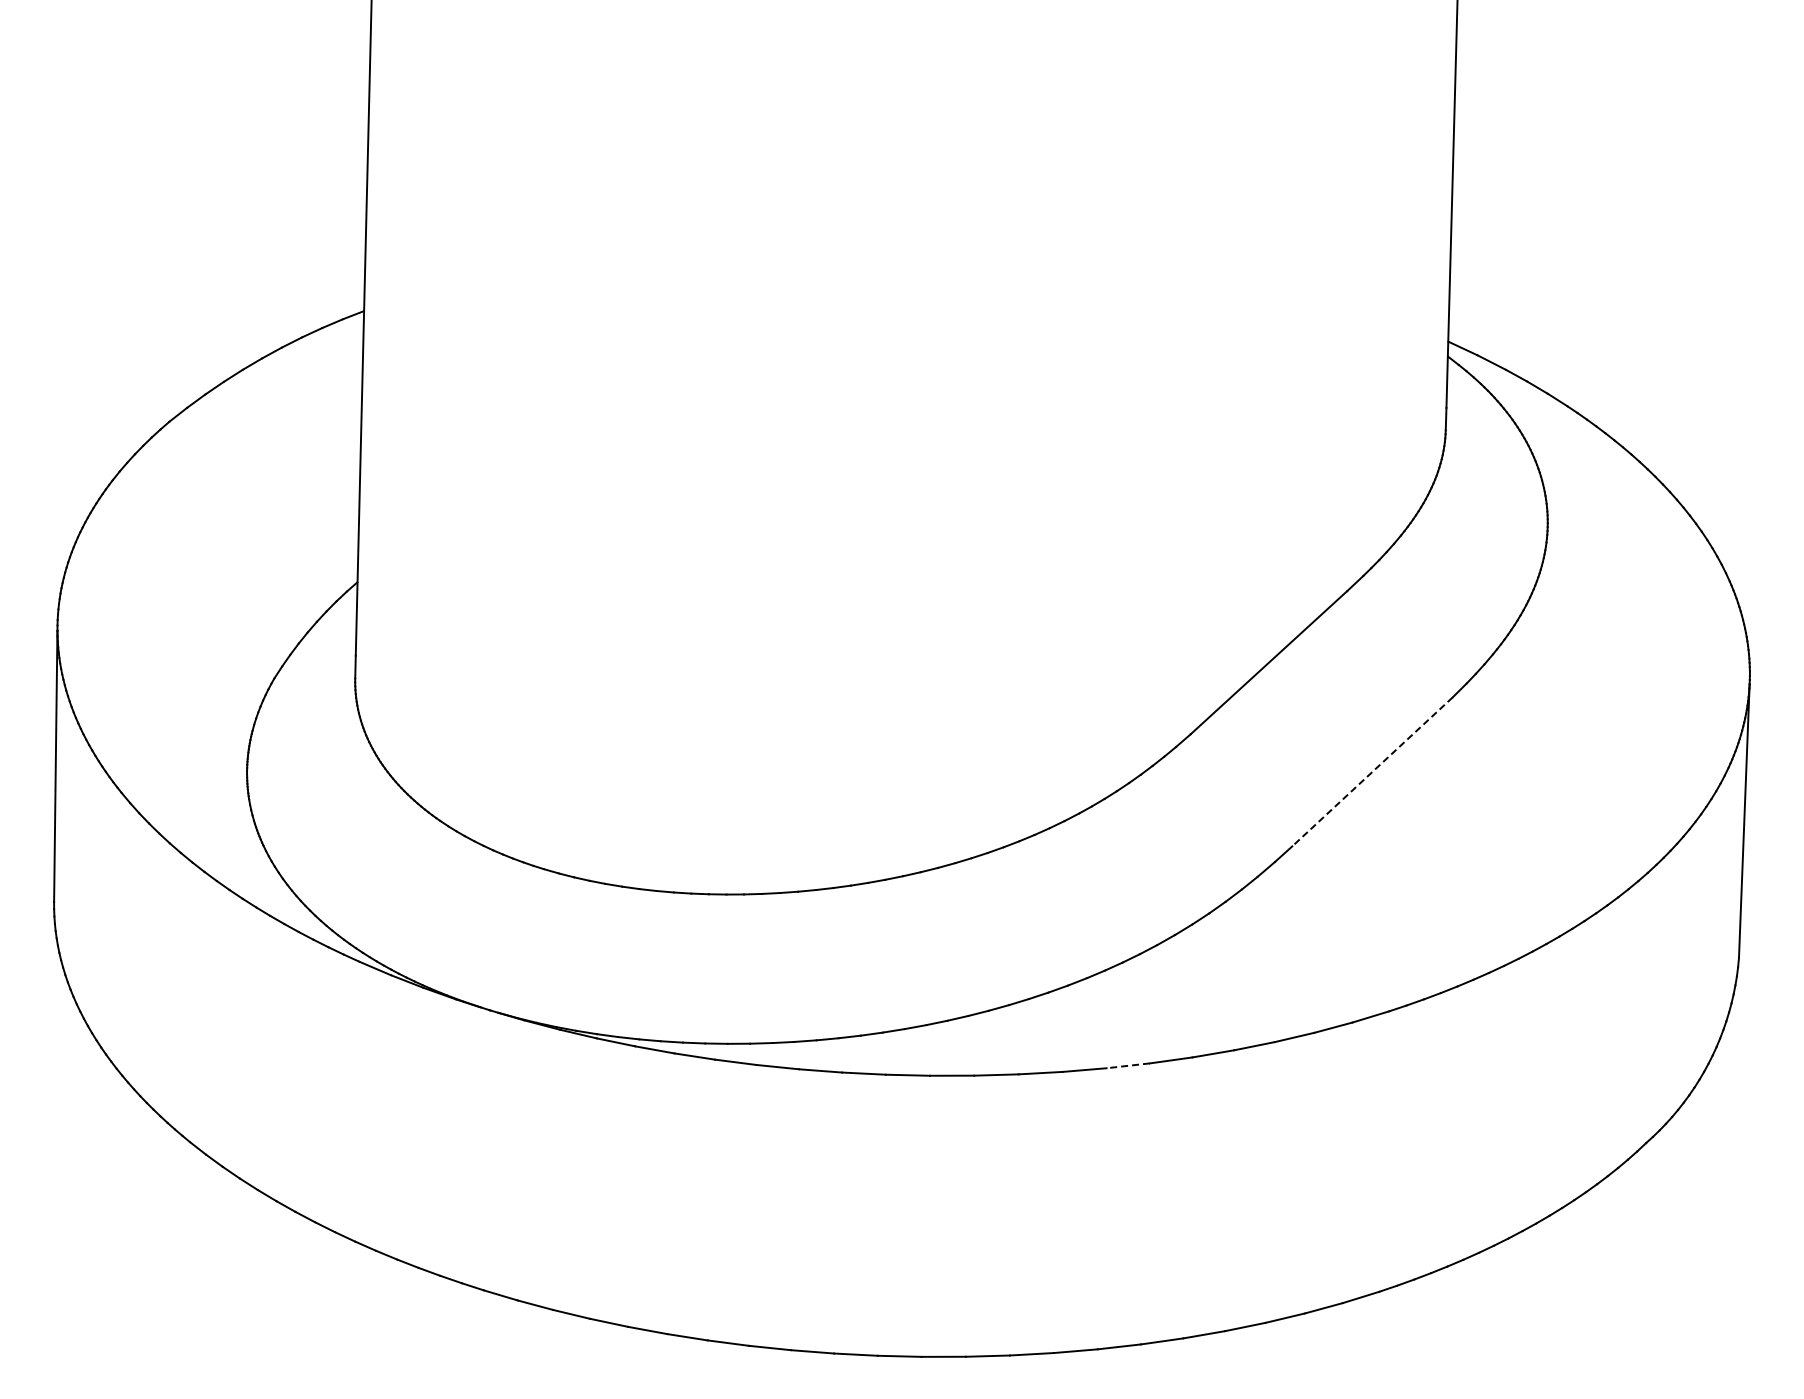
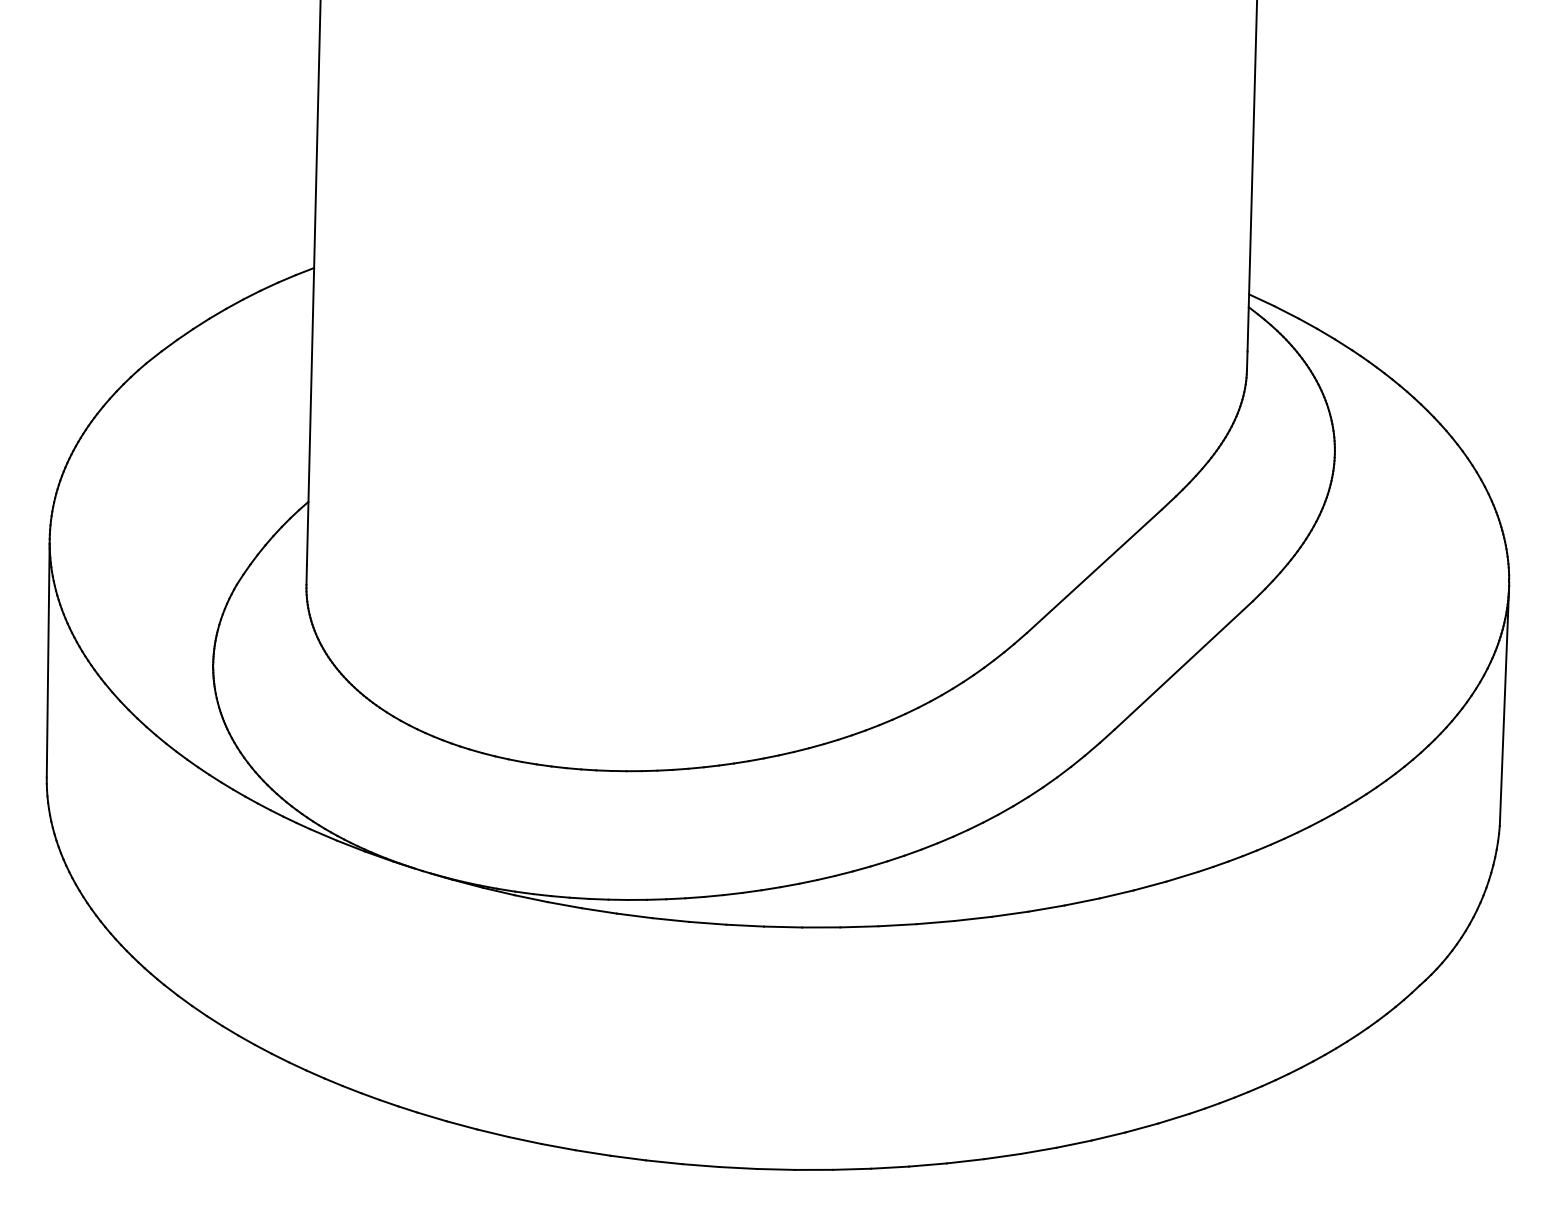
line: (1372, 771) -> (1183, 665), dashed -> solid
line: (1128, 1065) -> (973, 918), dashed -> solid

